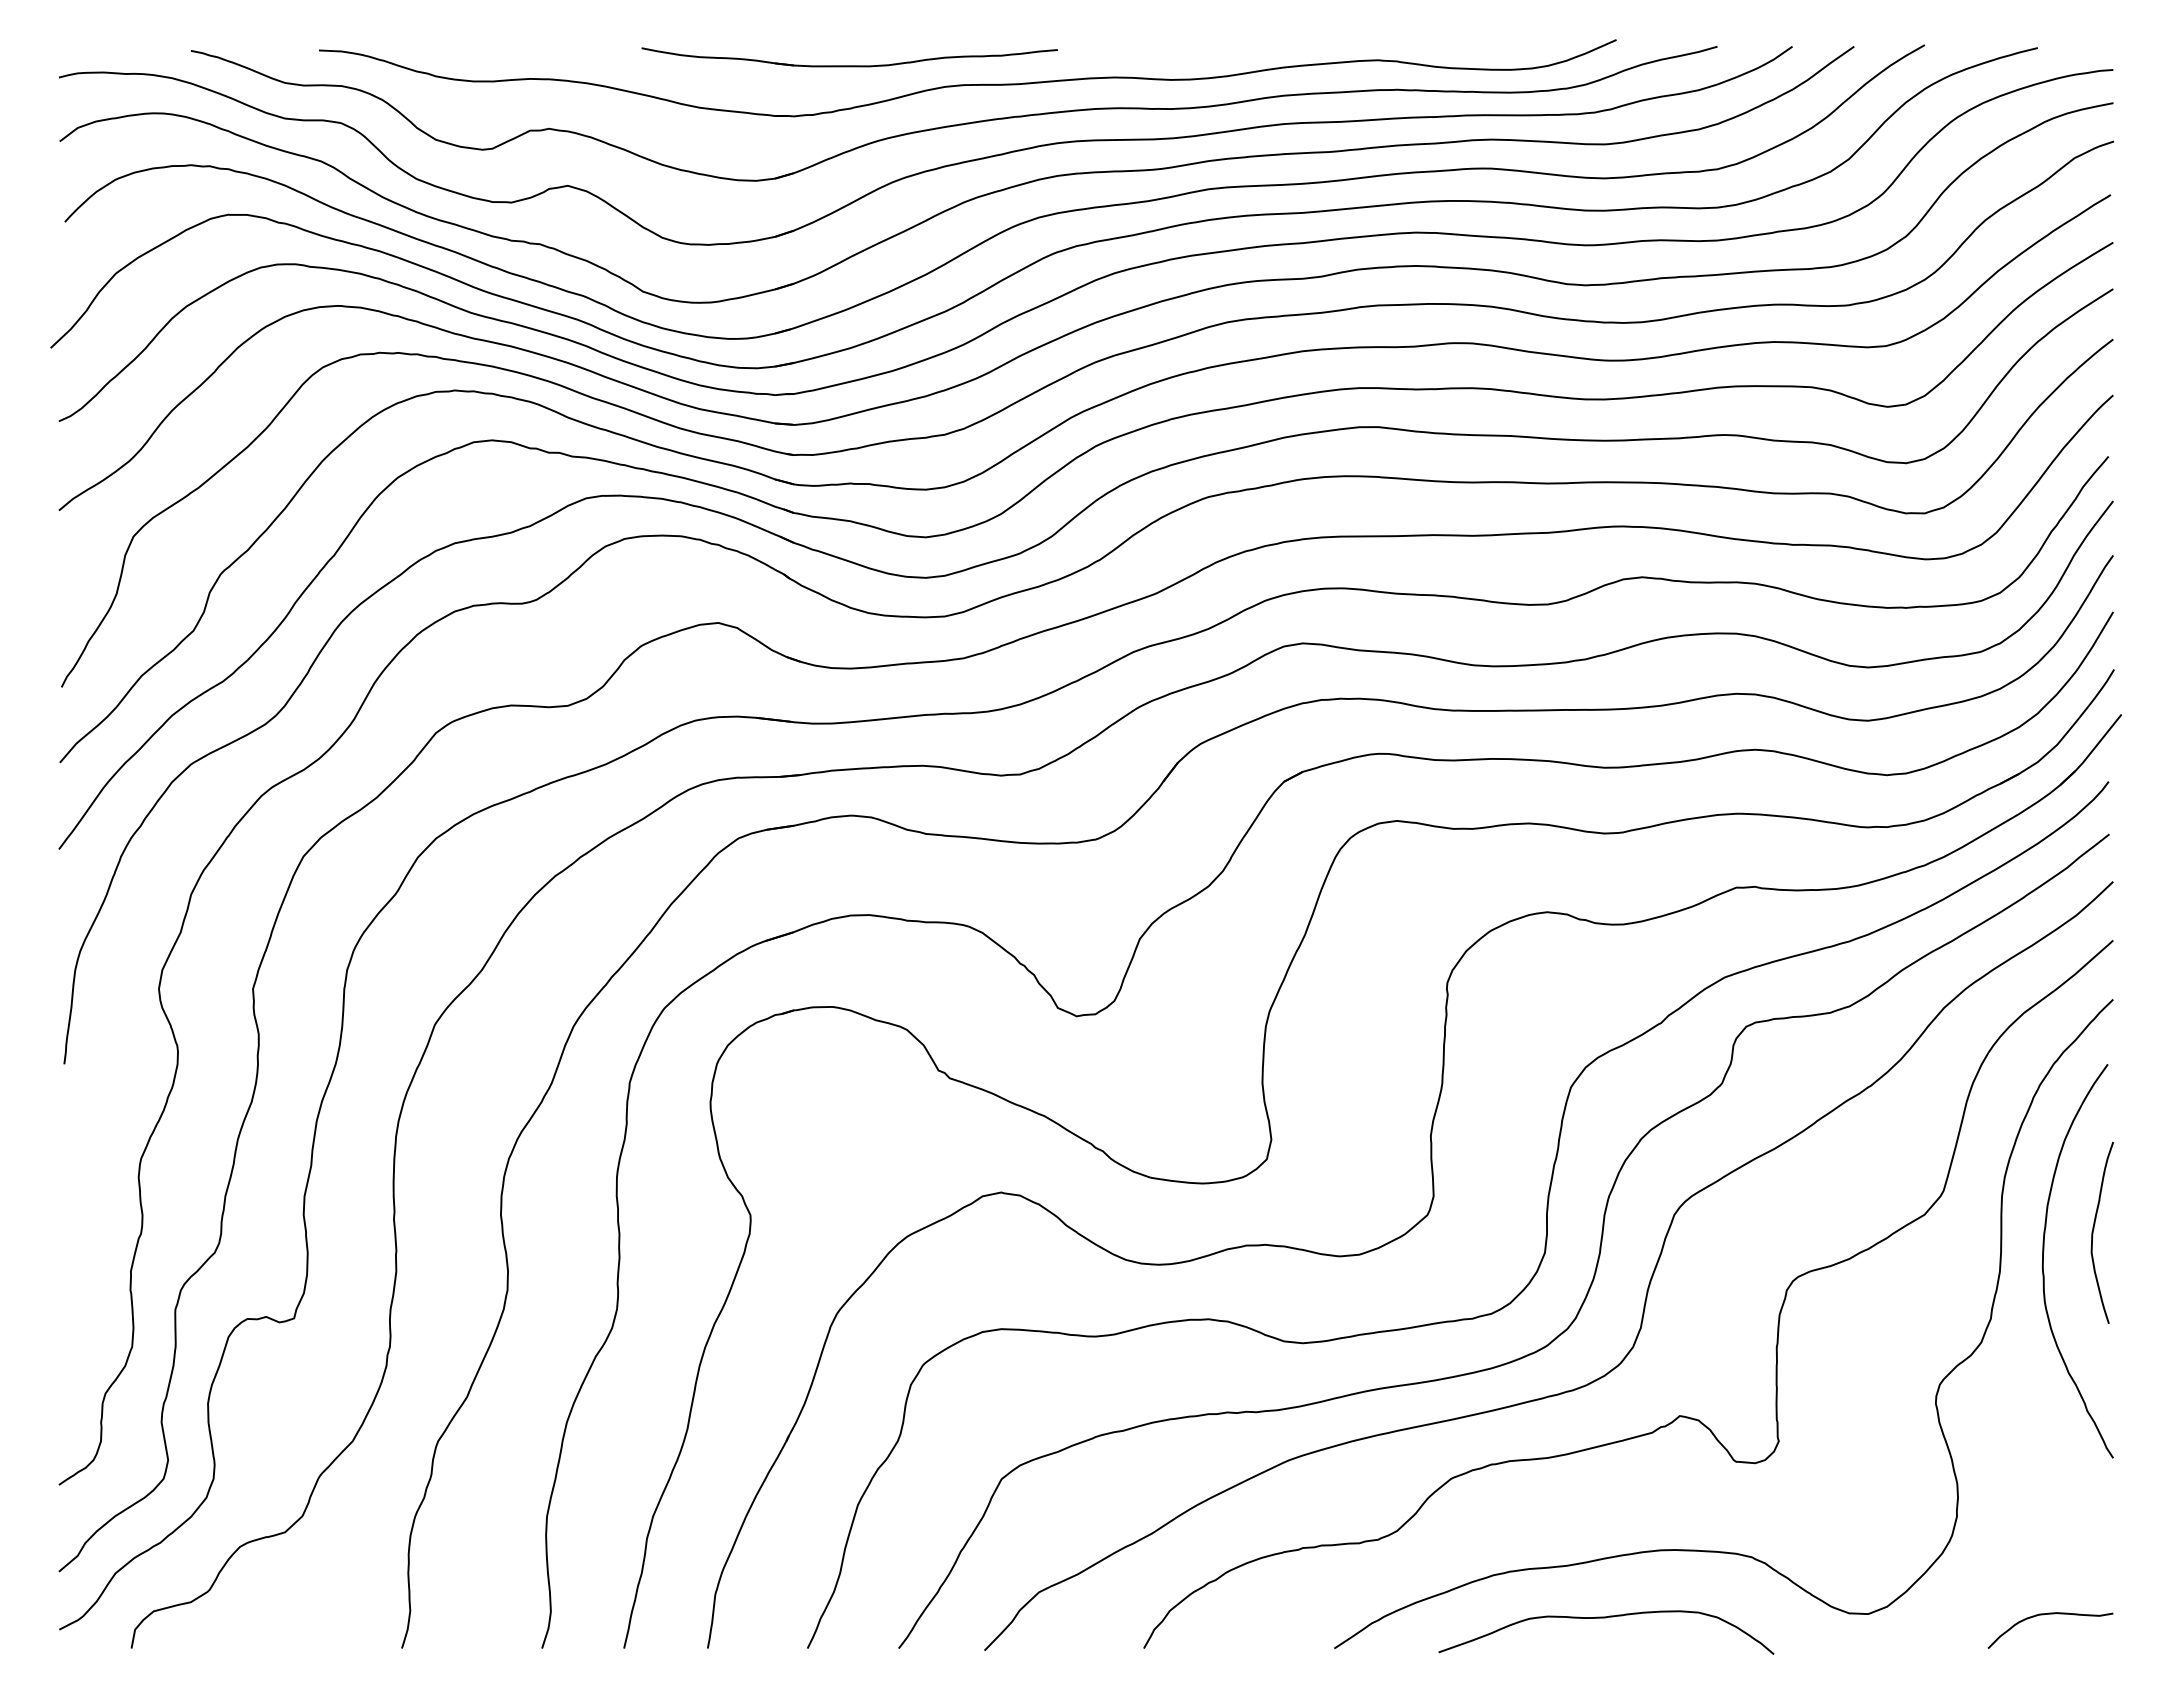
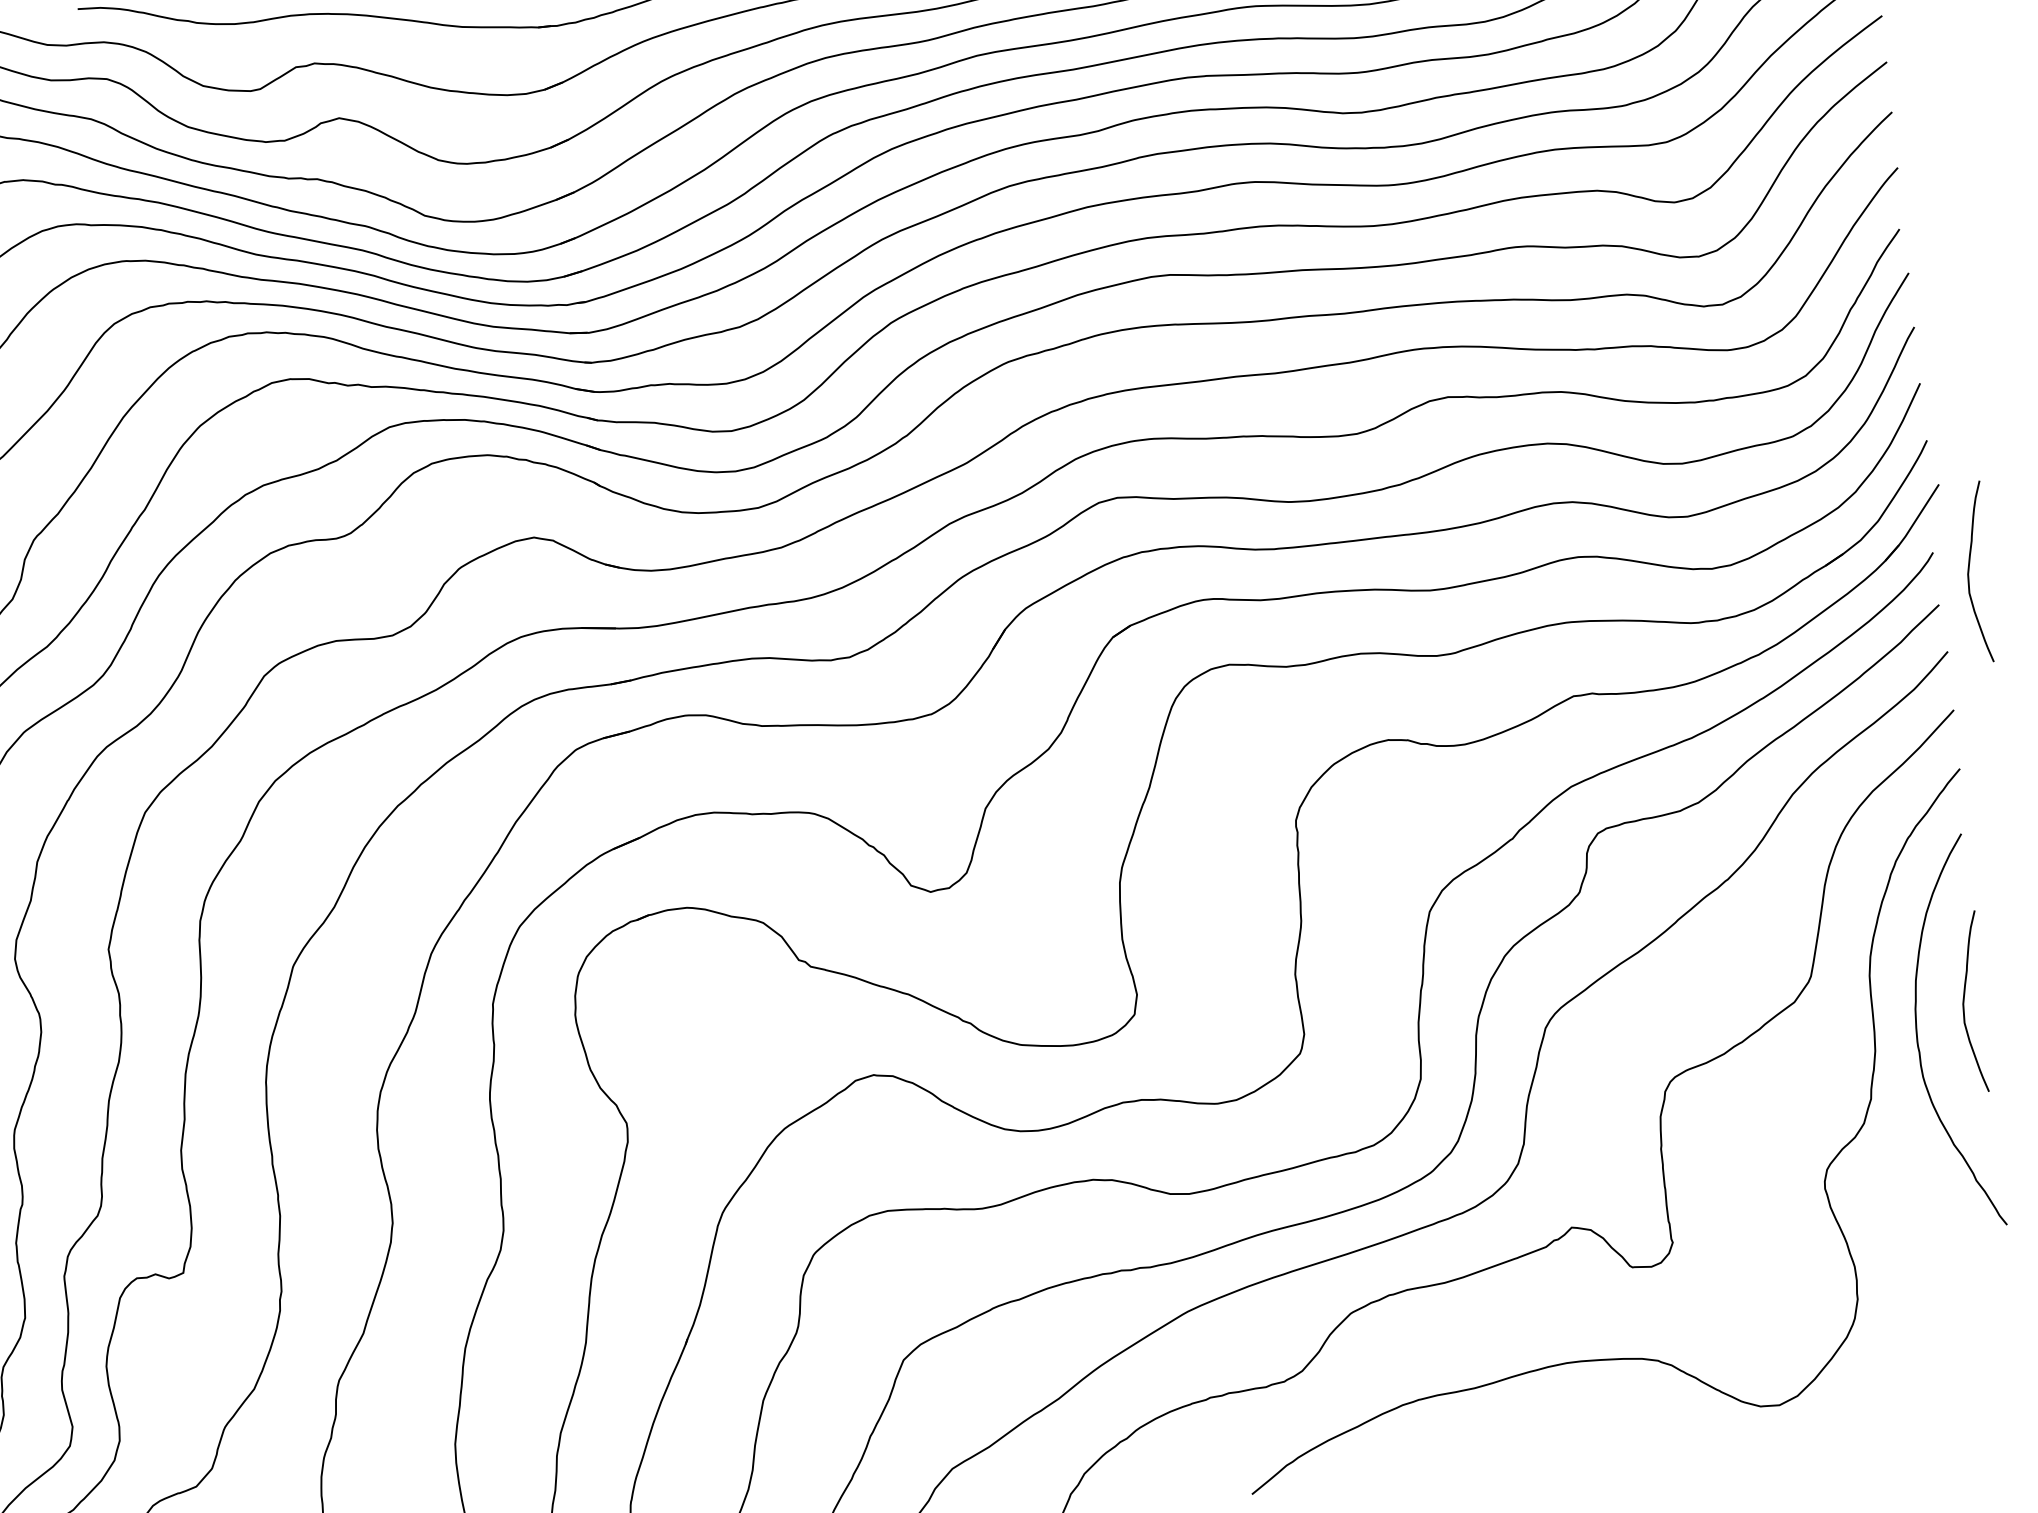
curve: (2143, 802) -> (1969, 569), added
curve: (2050, 1614) -> (1960, 1386), removed
curve: (1606, 1618) -> (1519, 1436), removed

